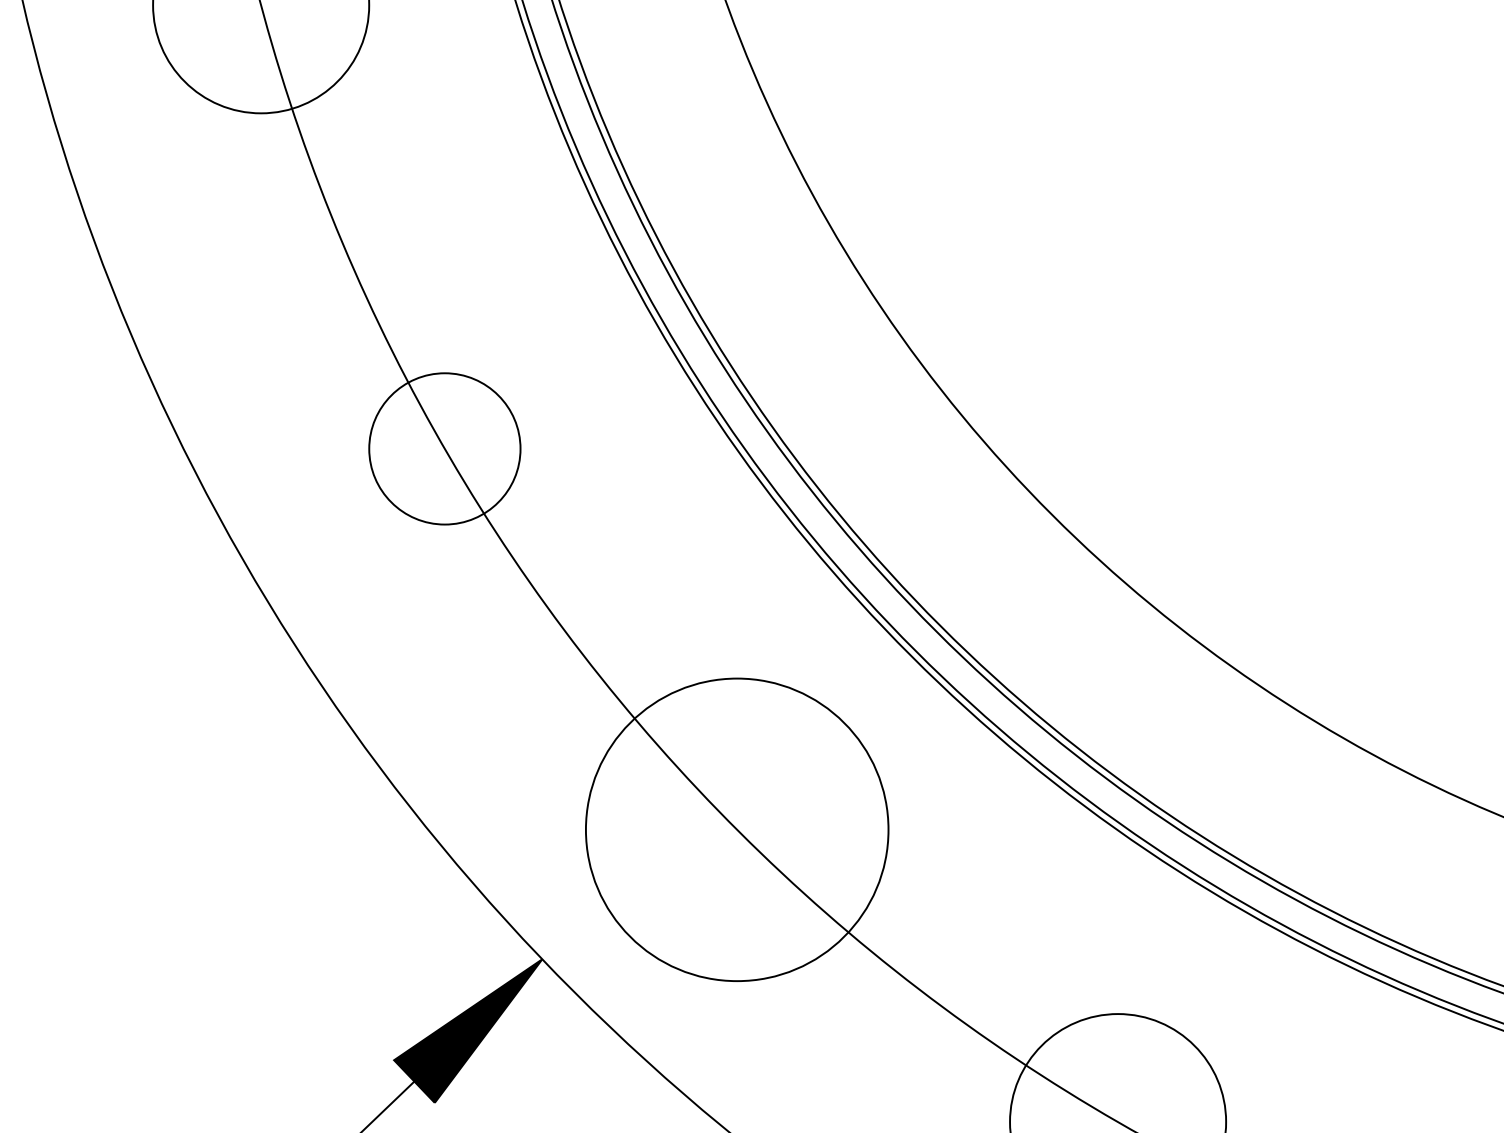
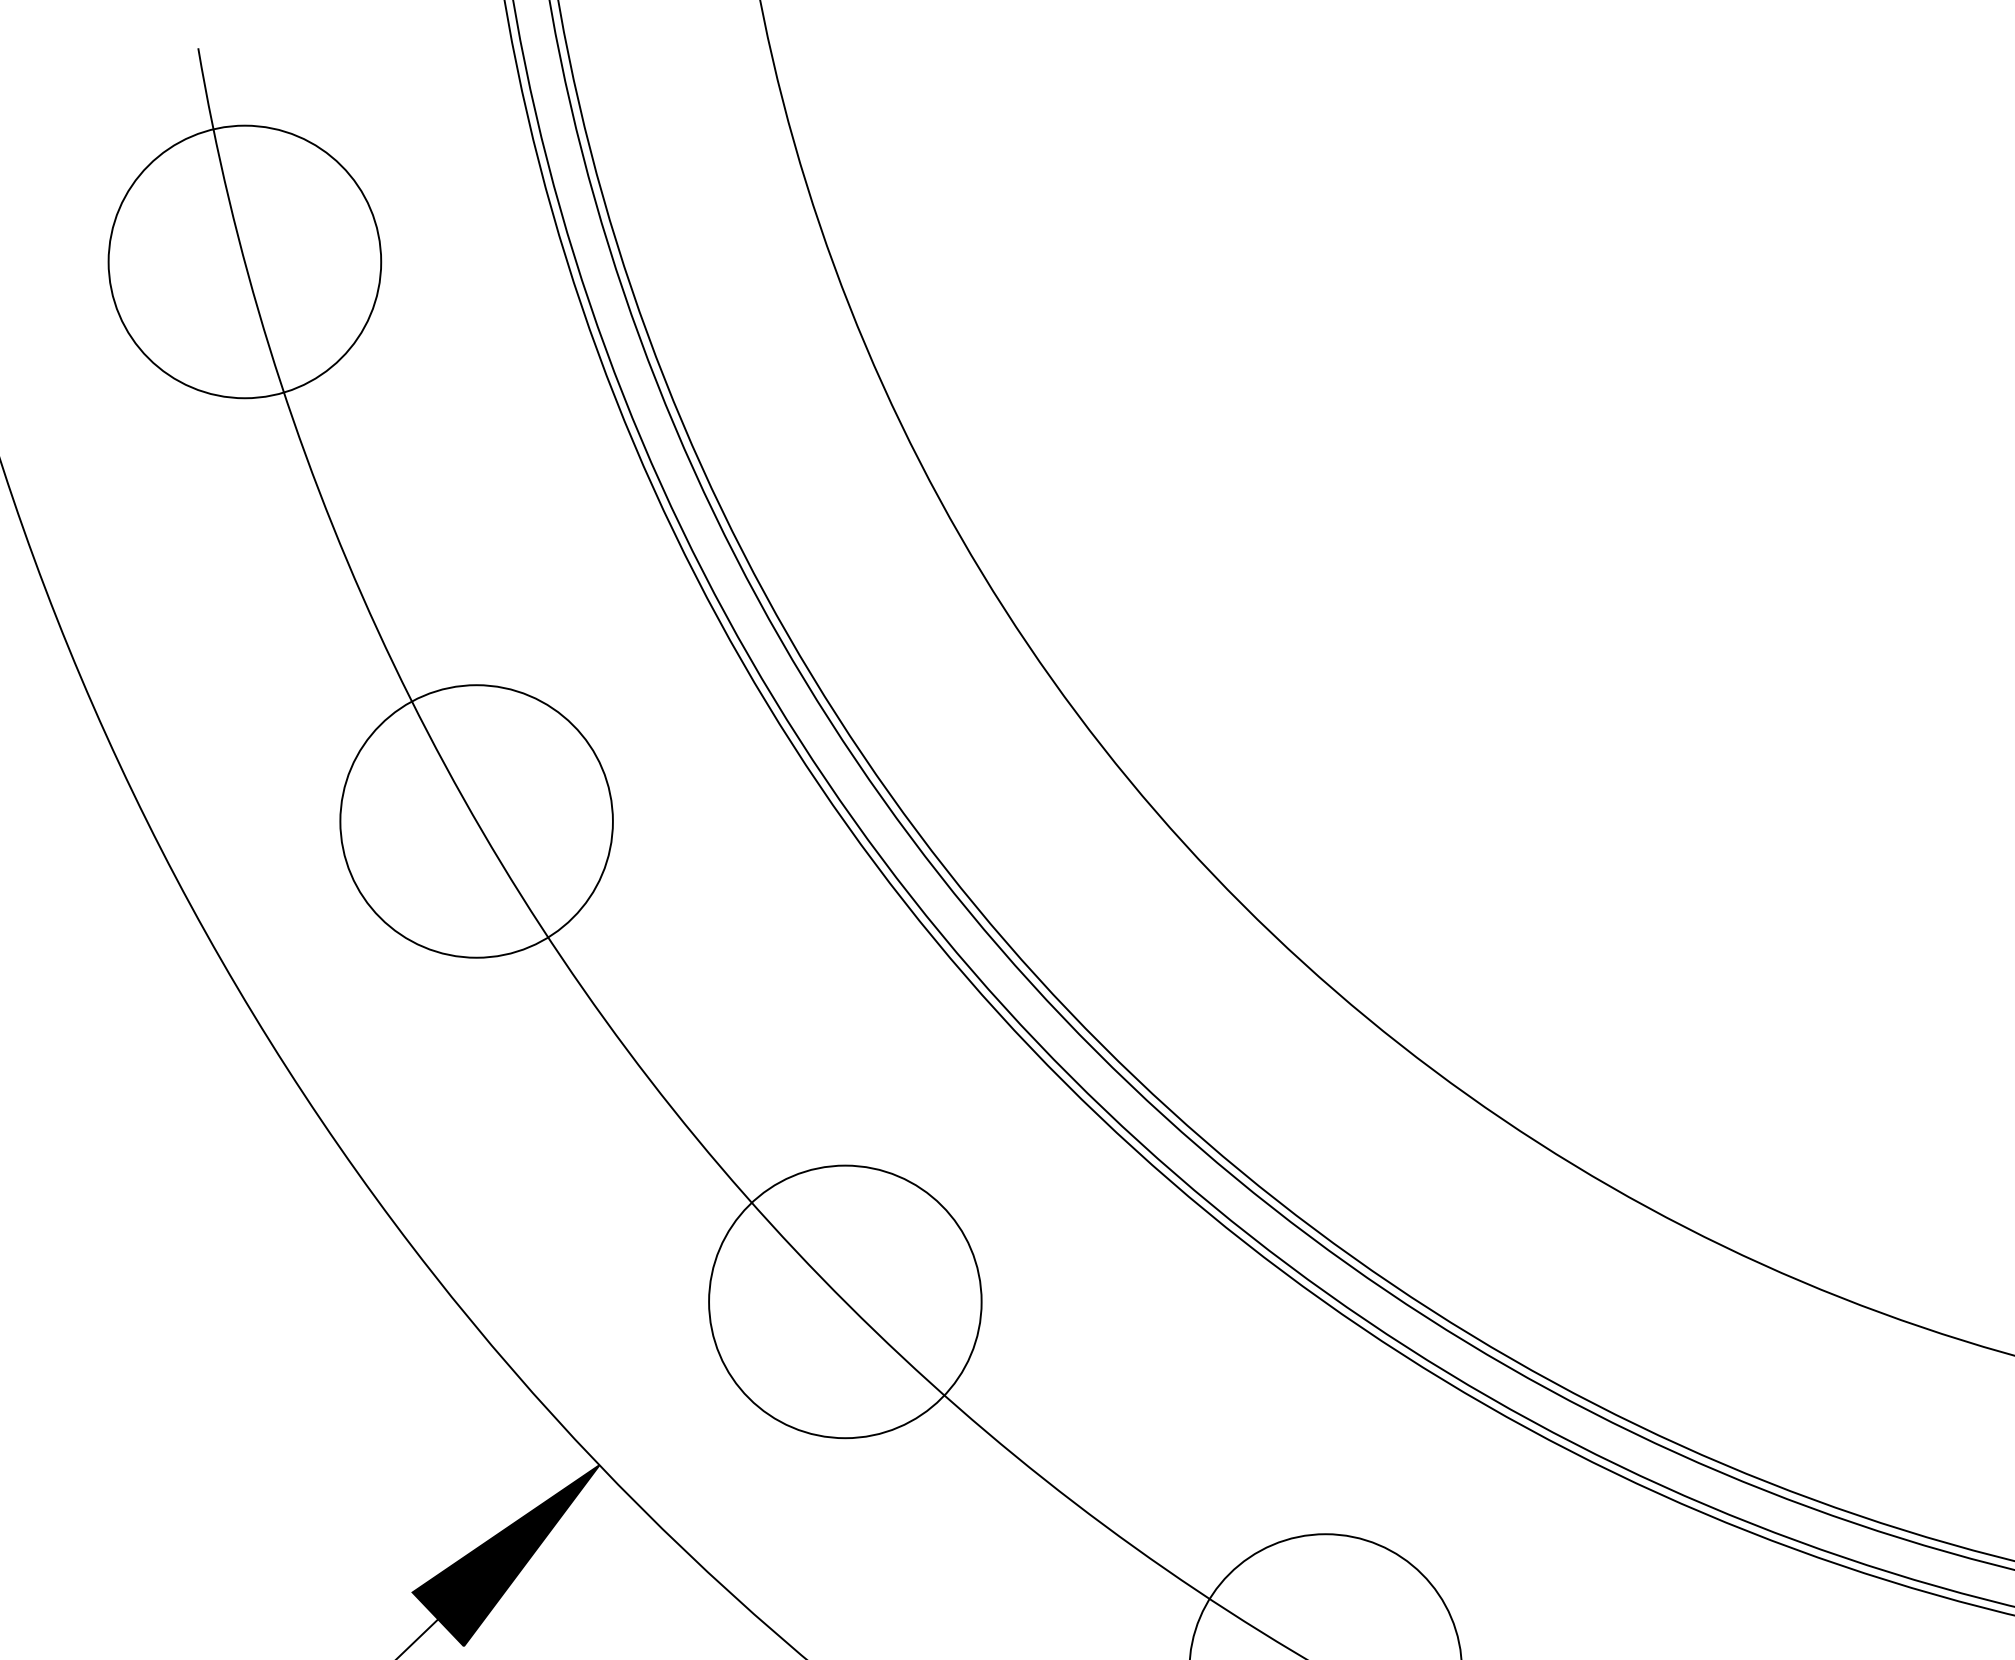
circle: (444, 448) -> (476, 821), size x1.43
circle: (737, 829) -> (845, 1301), size x0.71

